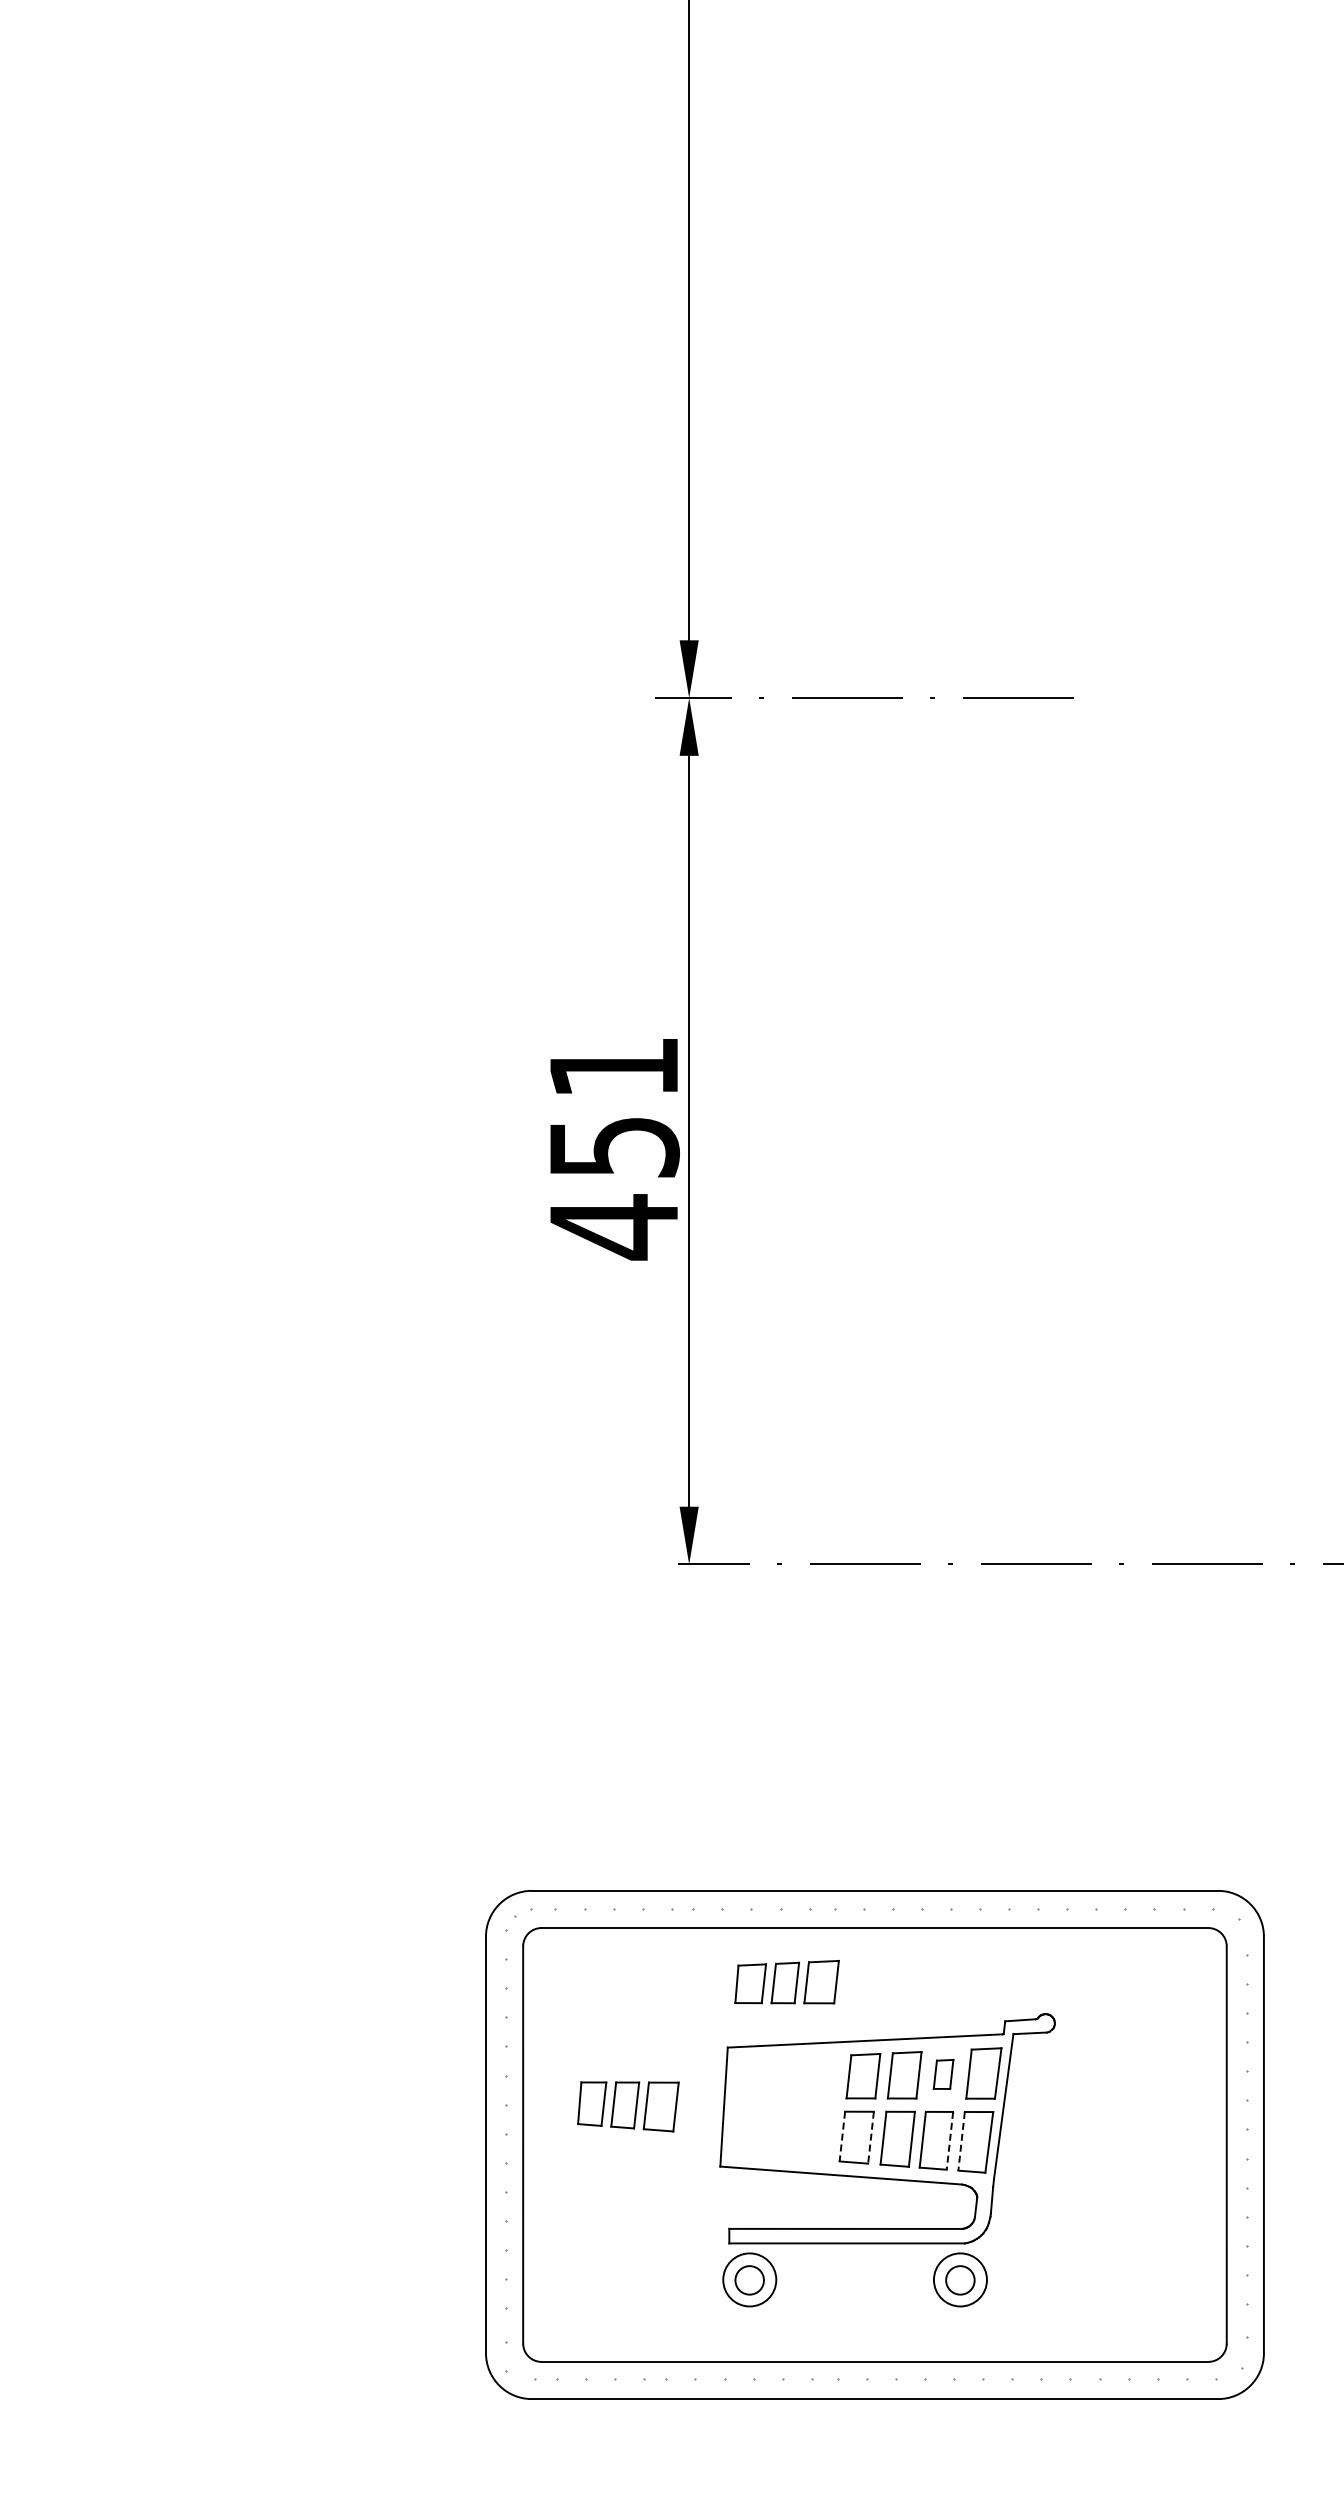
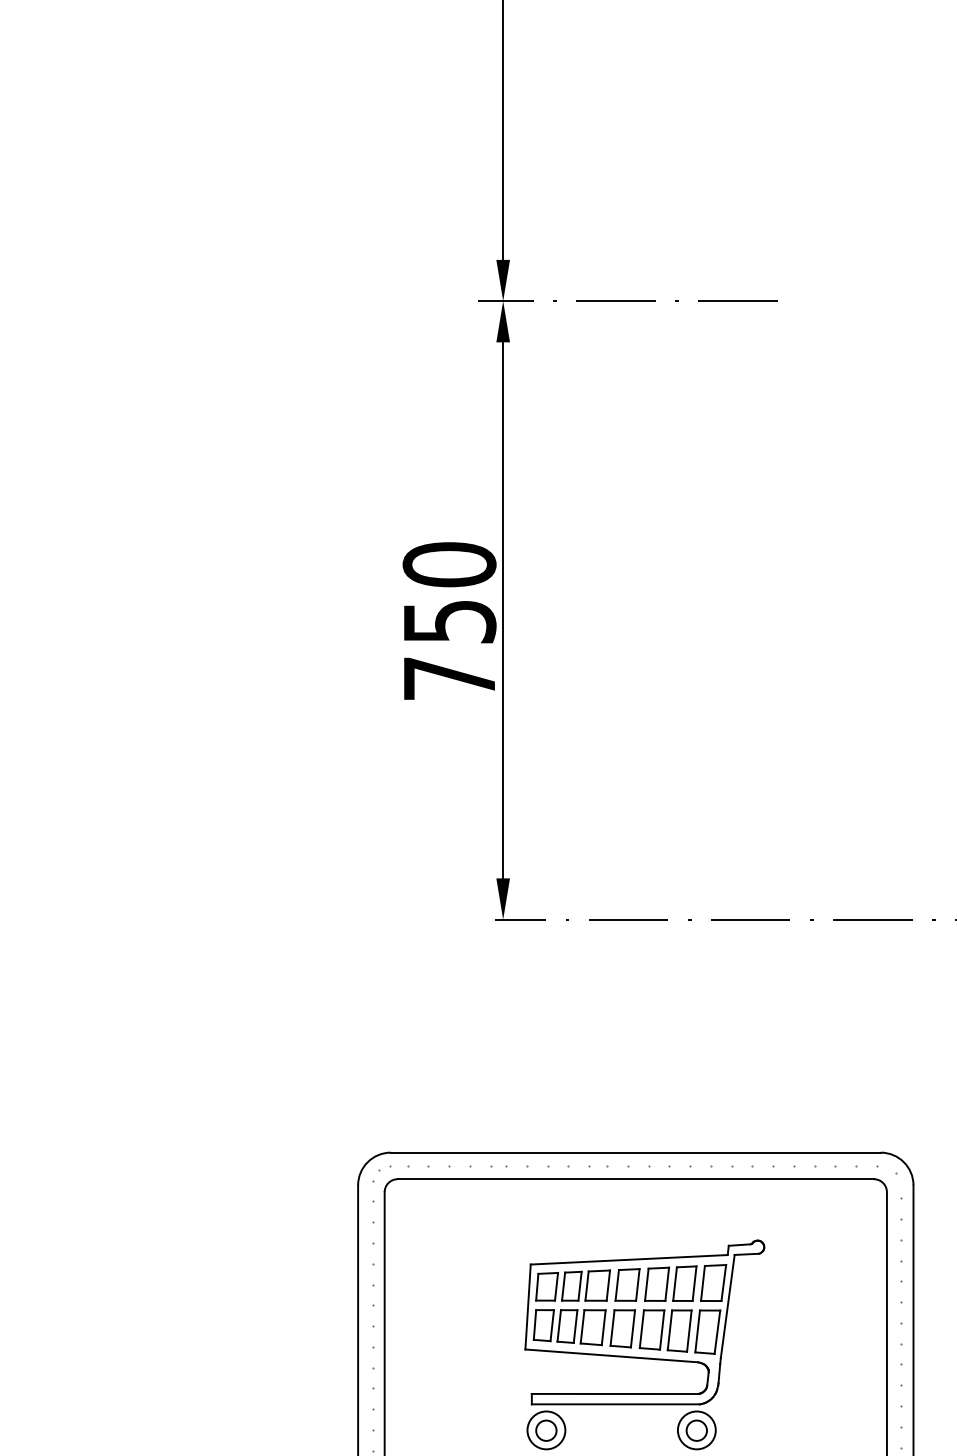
text: (613, 1147) -> (449, 621), 451 -> 750
part: (786, 1982) -> (572, 1285), moved
part: (943, 2074) -> (684, 1283), size x1.67
part: (628, 2106) -> (569, 1327), moved
line: (842, 2137) -> (612, 1328), dashed -> solid
line: (870, 2138) -> (632, 1329), dashed -> solid
line: (949, 2141) -> (689, 1331), dashed -> solid
line: (961, 2141) -> (697, 1331), dashed -> solid

